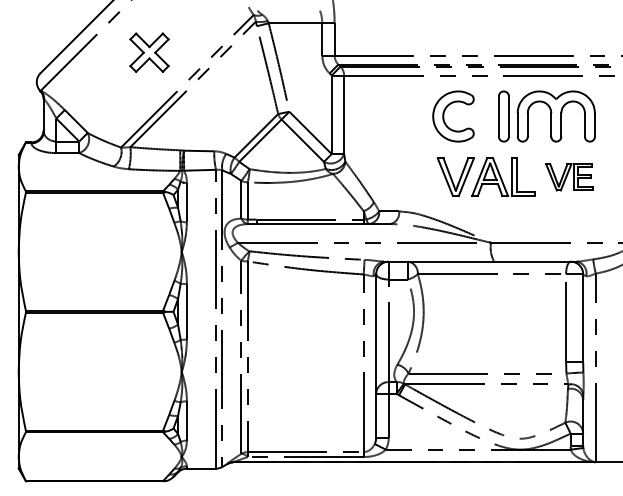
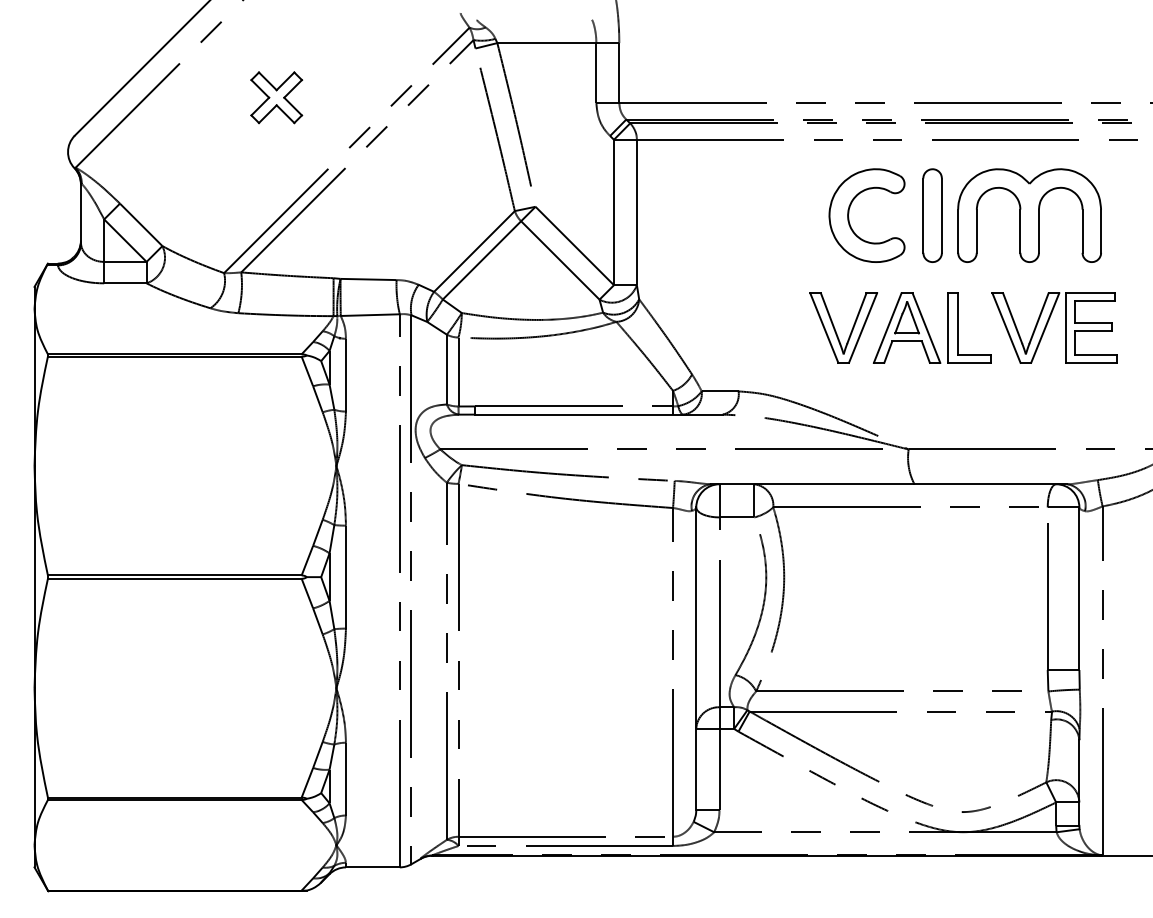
part: (149, 52) -> (276, 97), size x0.71
part: (444, 116) -> (850, 215), moved
part: (569, 177) -> (1054, 328), size x1.43

